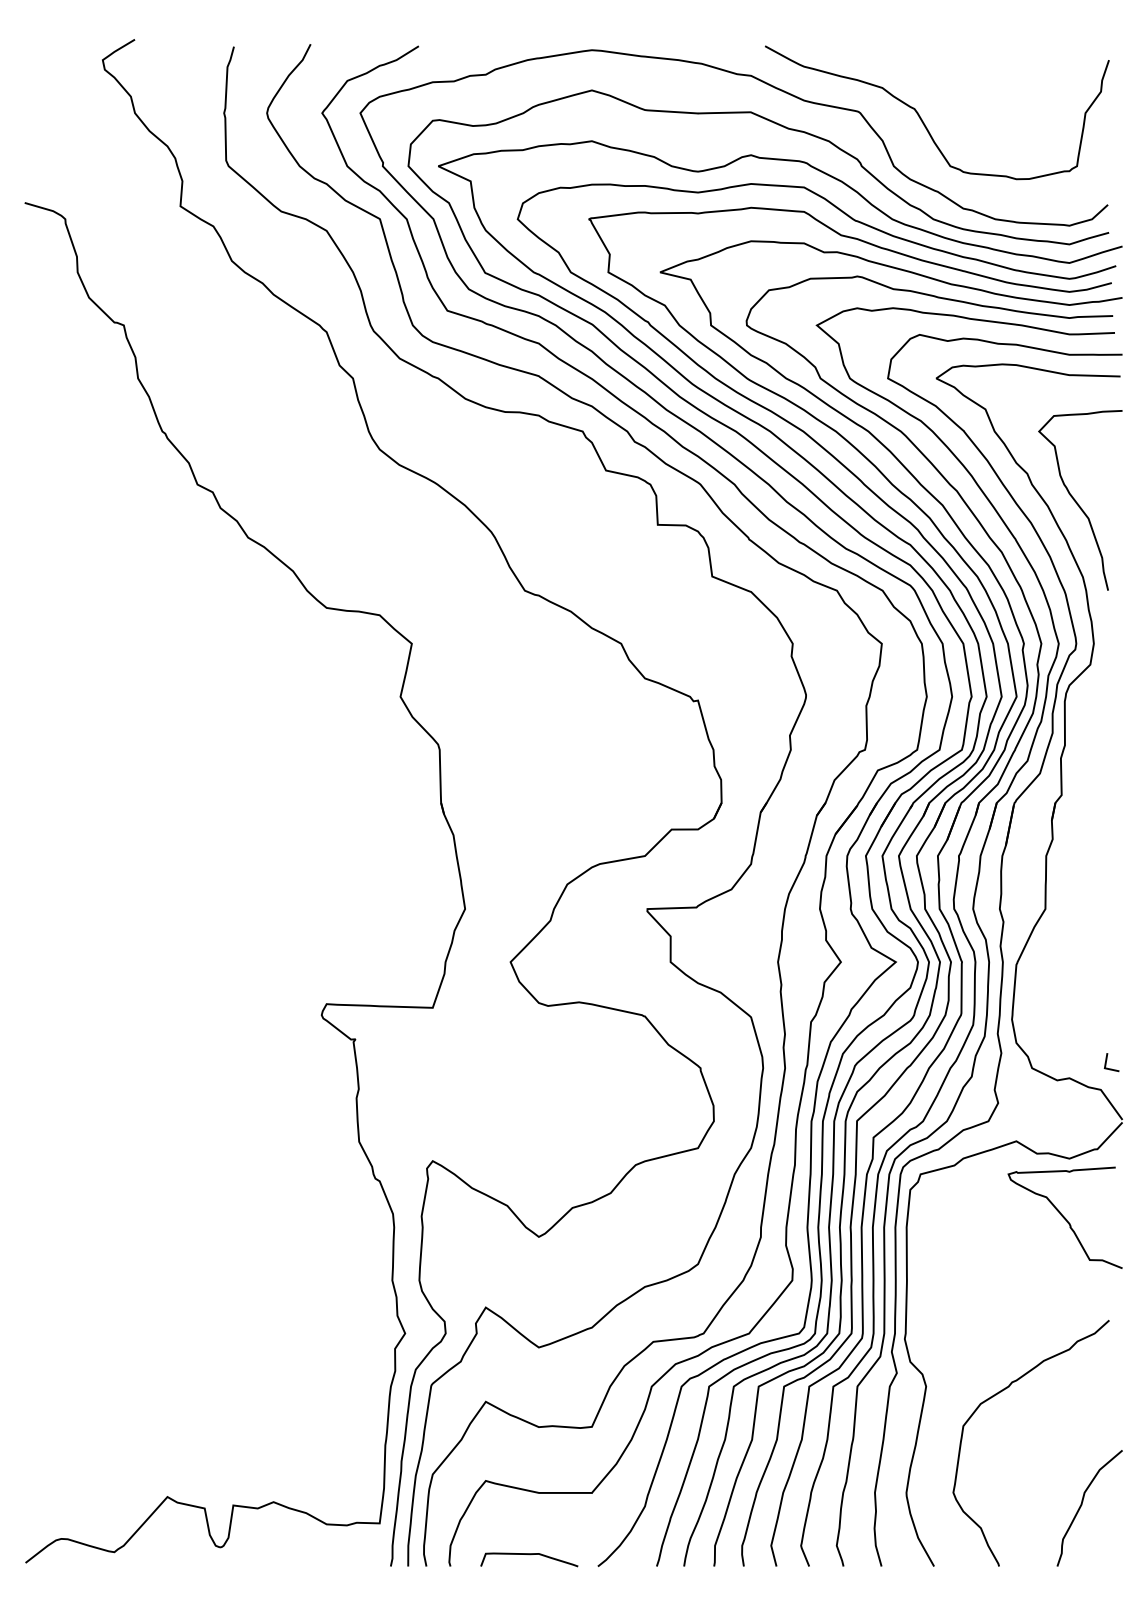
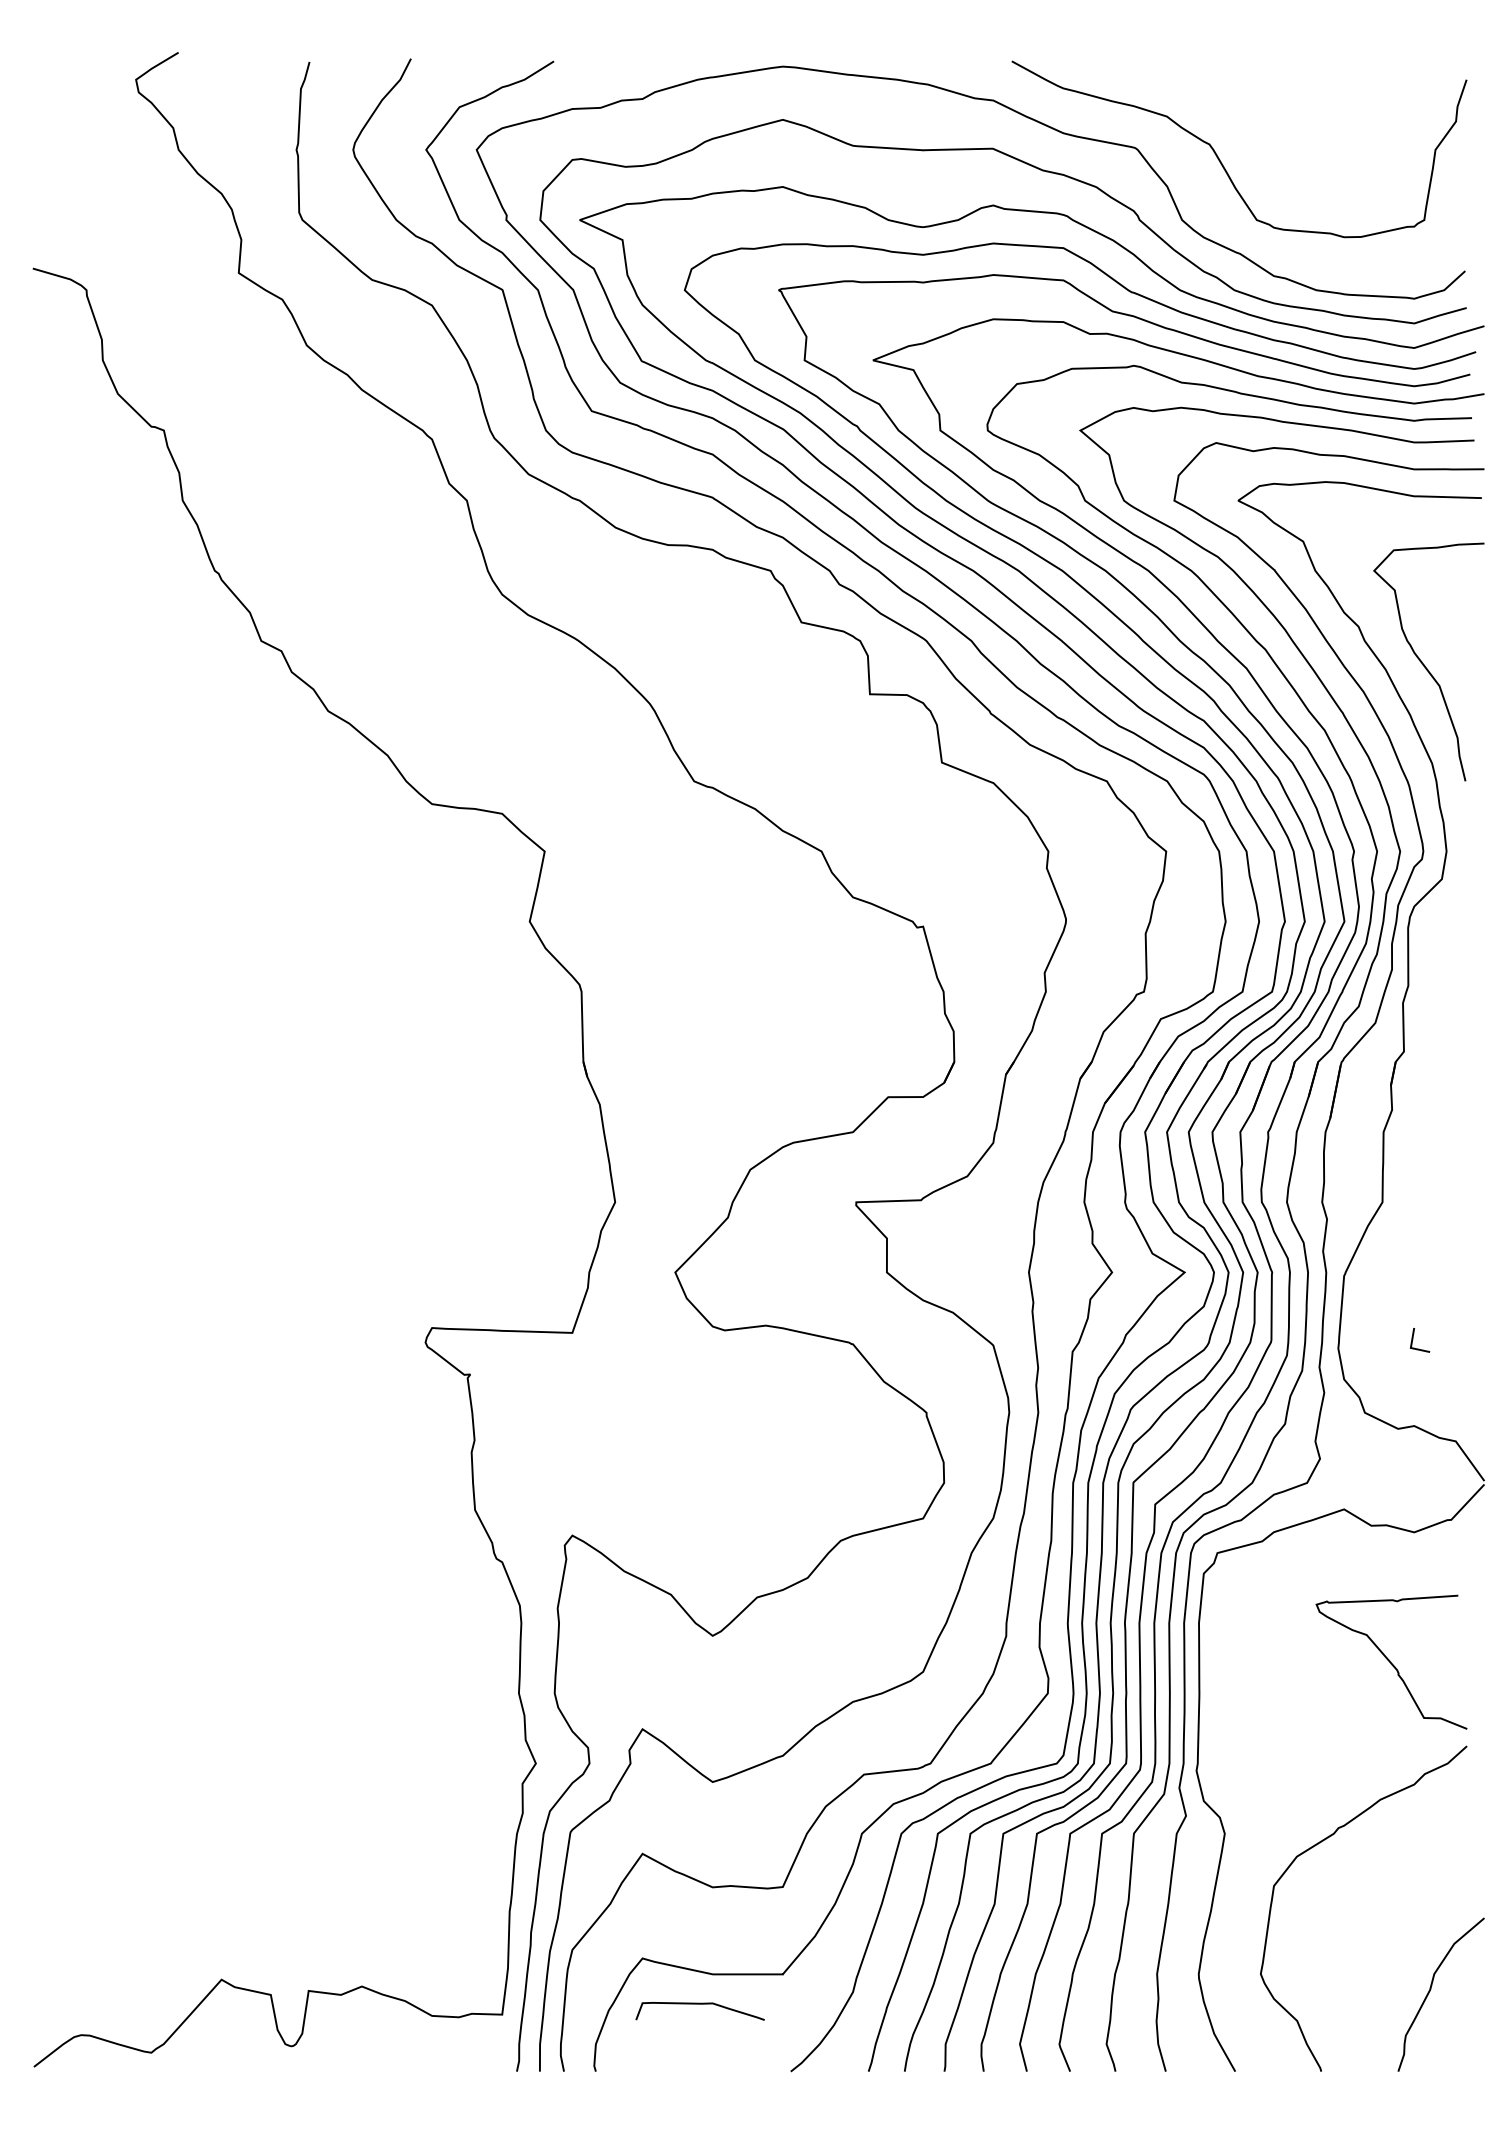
line: (1107, 1060) -> (1414, 1337), moved
curve: (1064, 1217) -> (1390, 1661), moved
curve: (529, 1555) -> (700, 2005), moved

